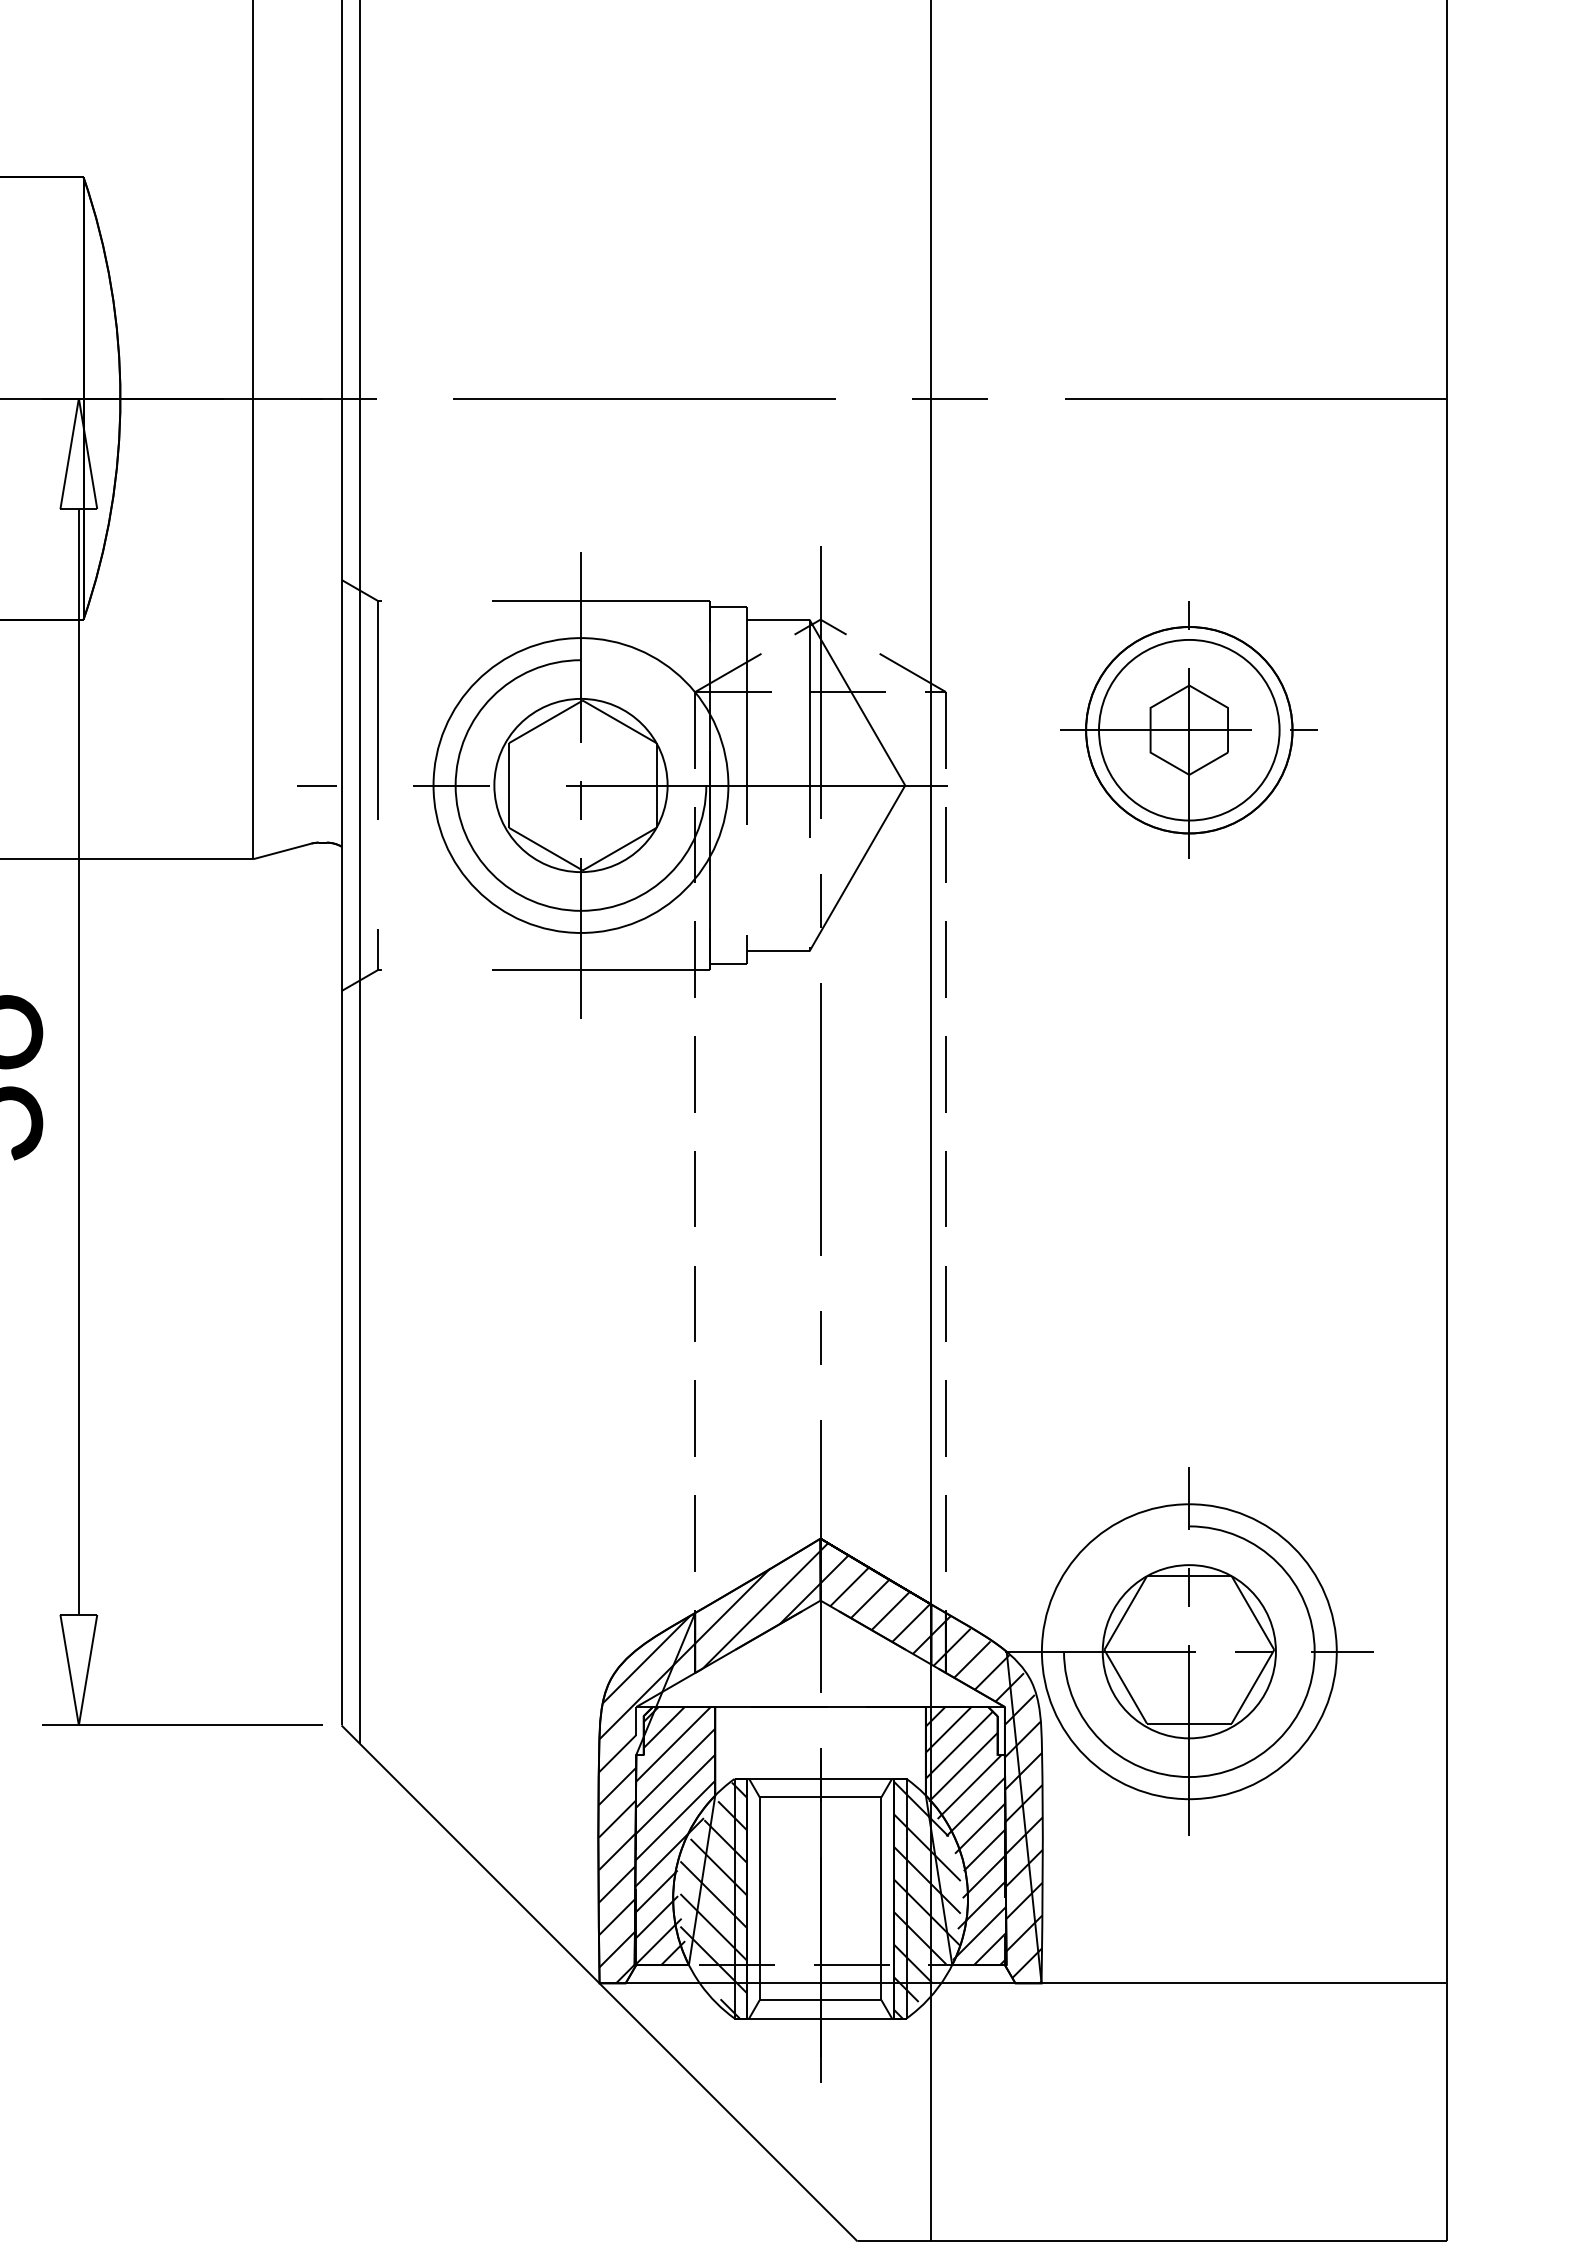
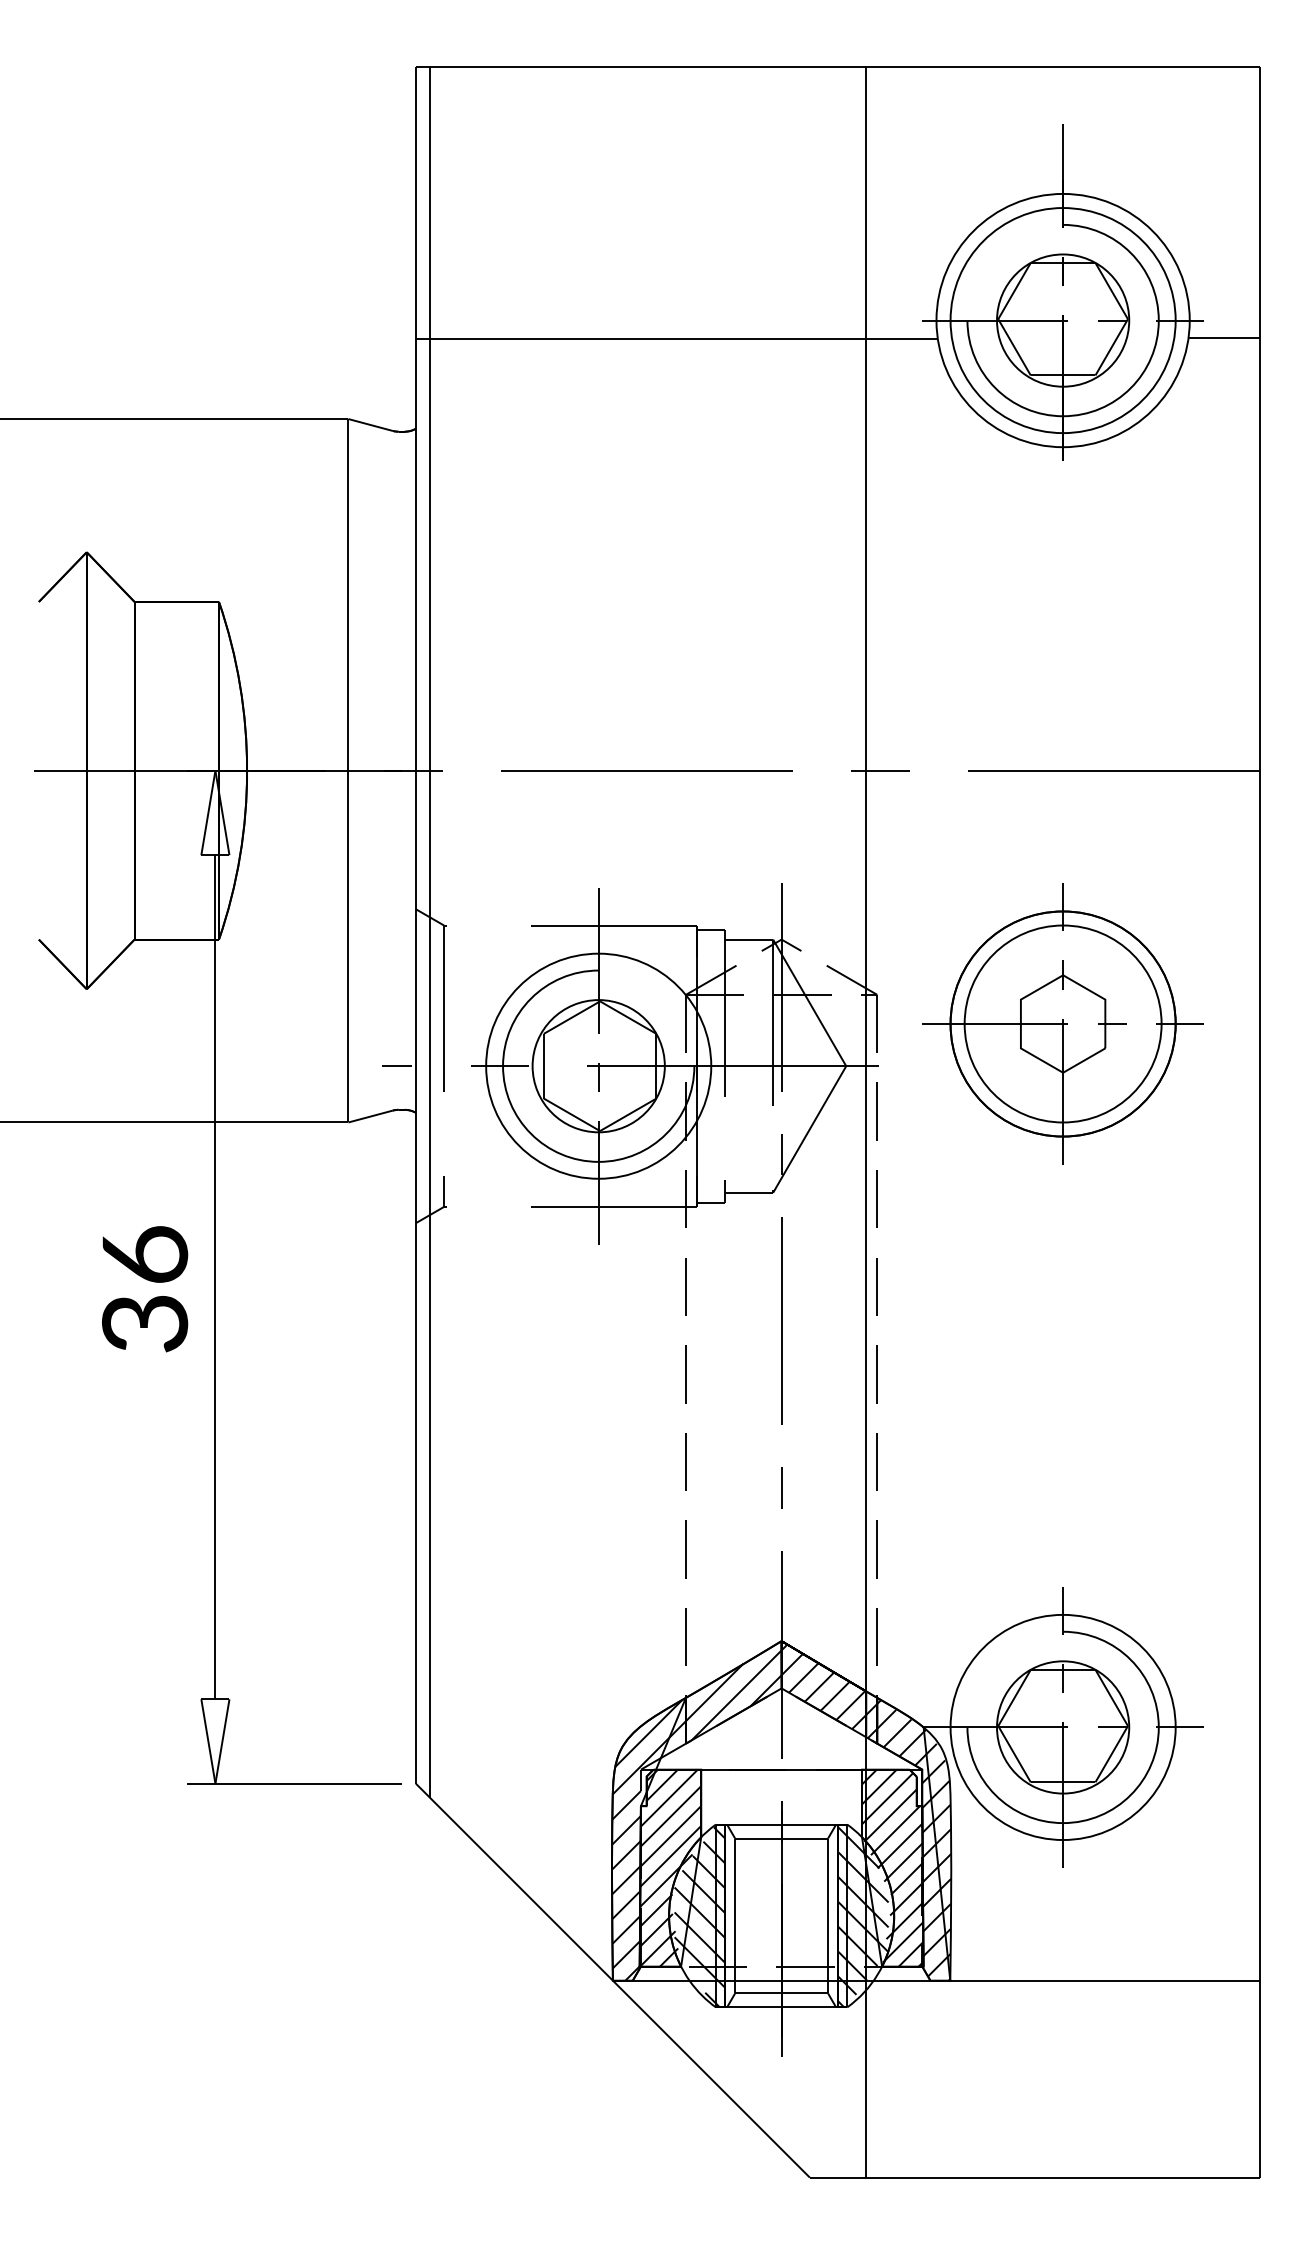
part: (1188, 729) -> (1062, 1023), size x1.43

